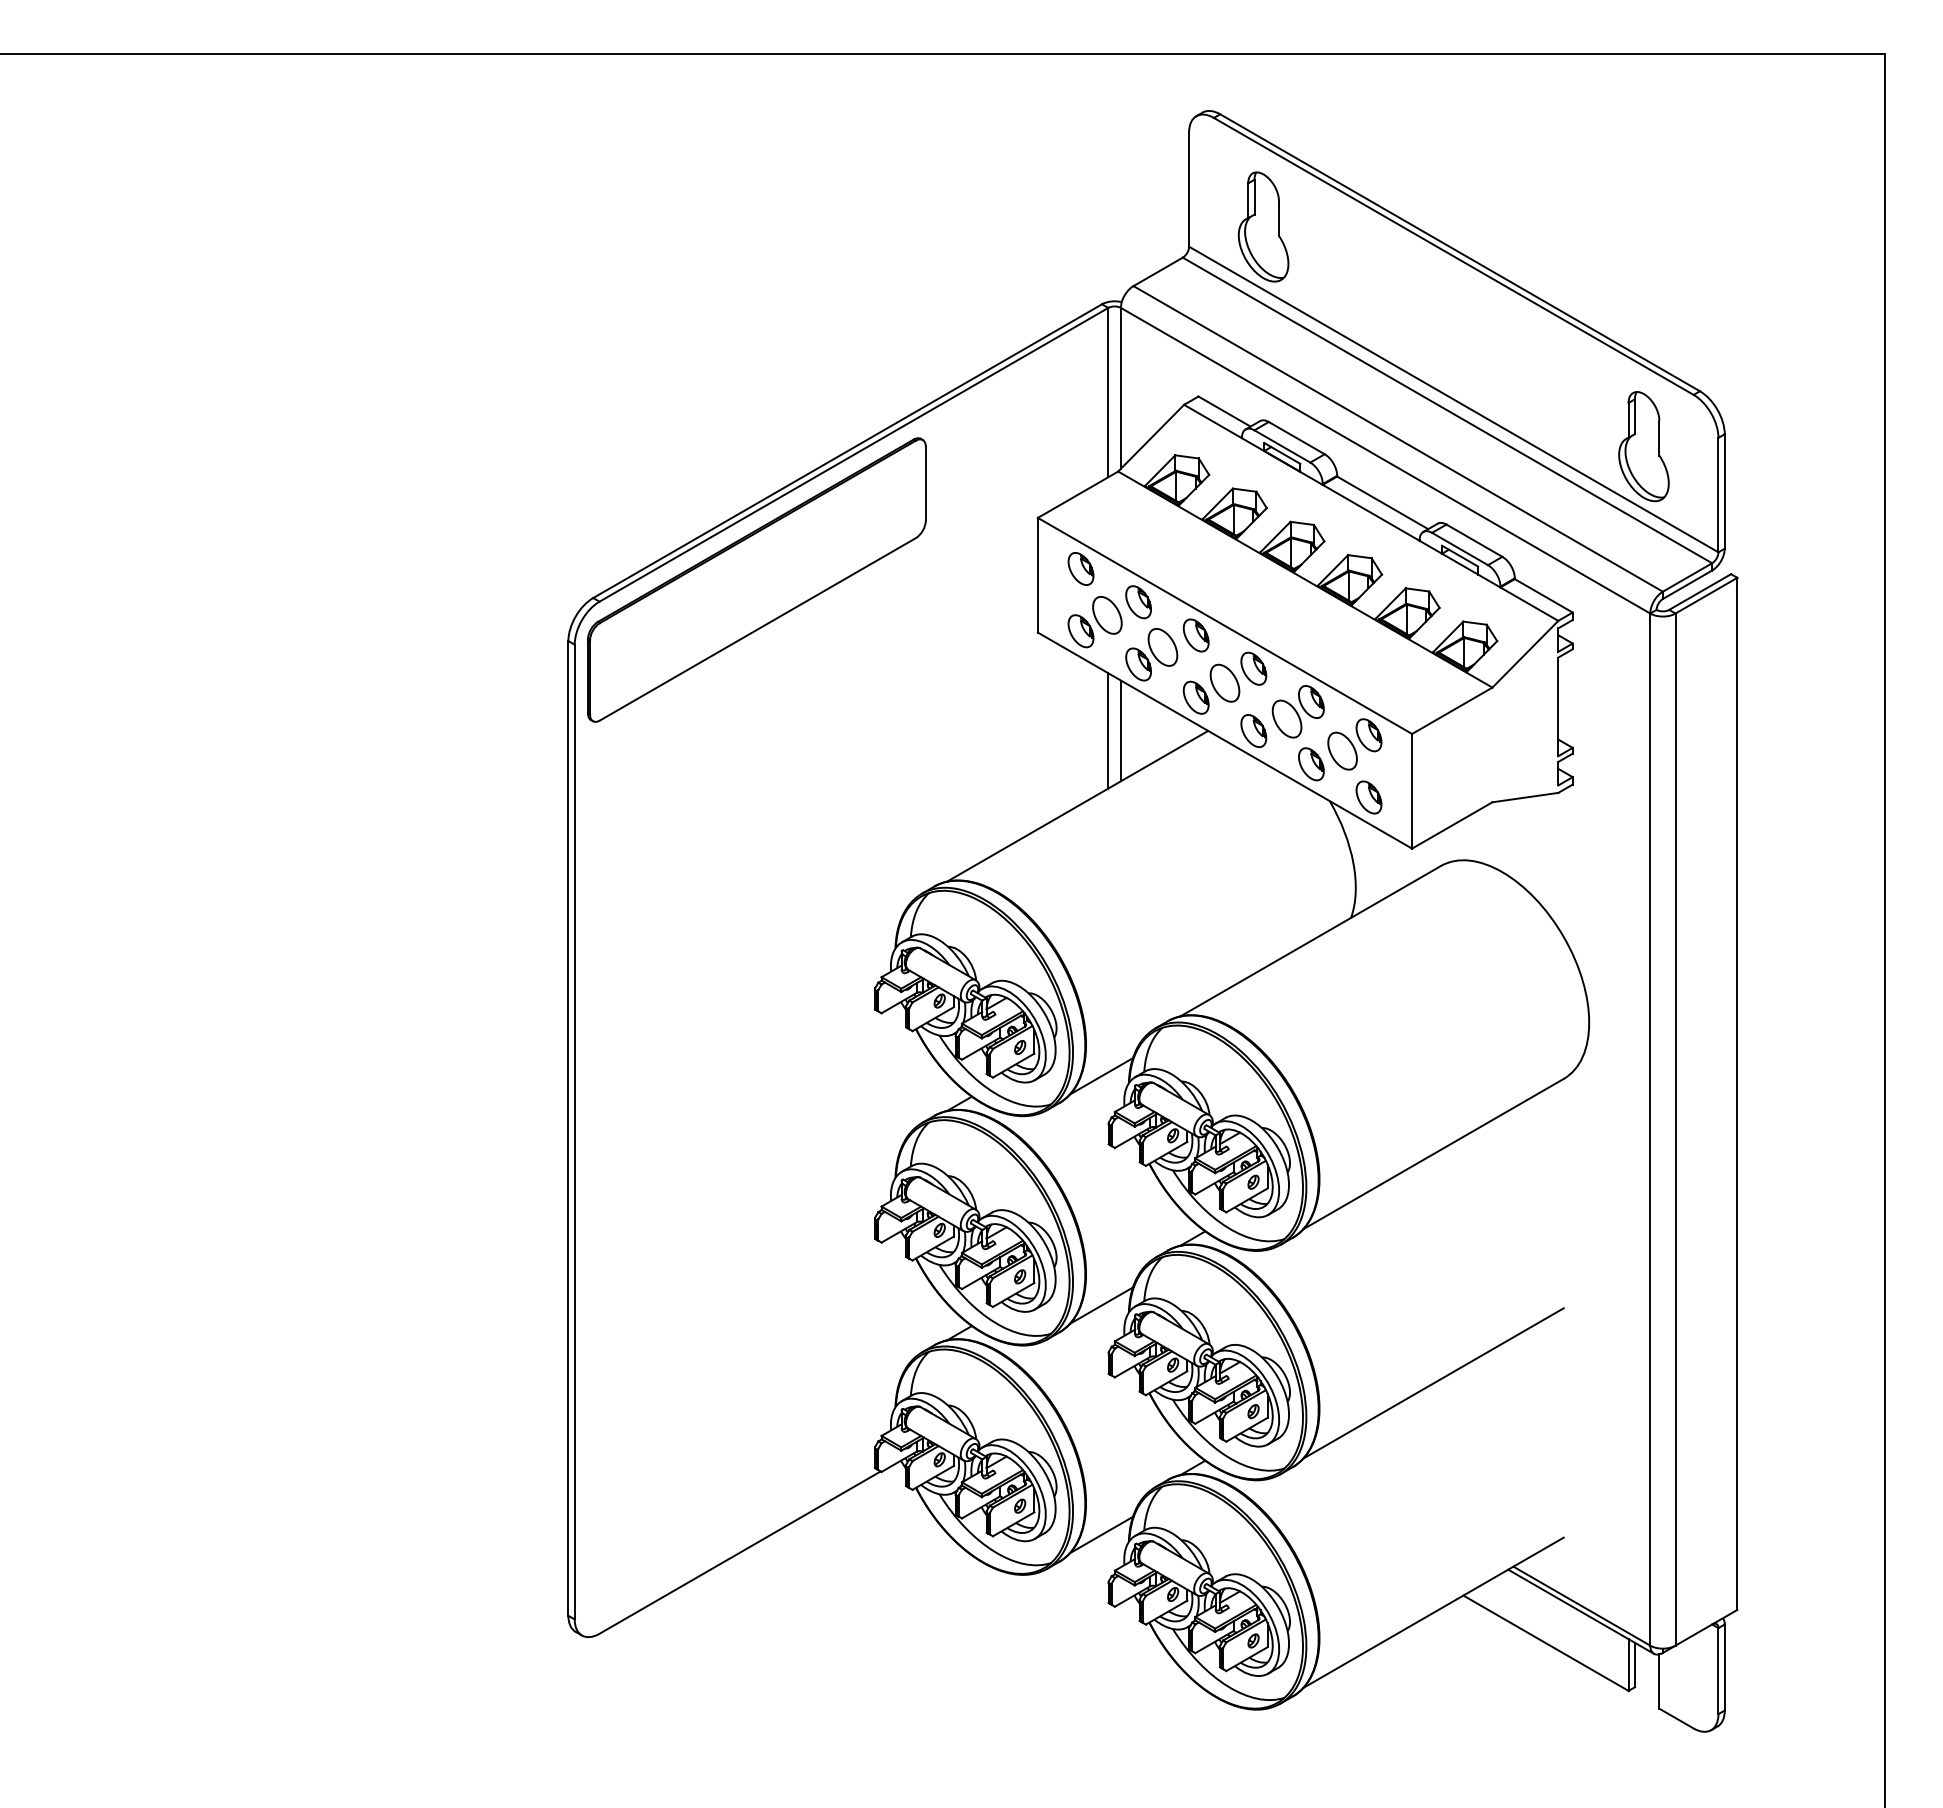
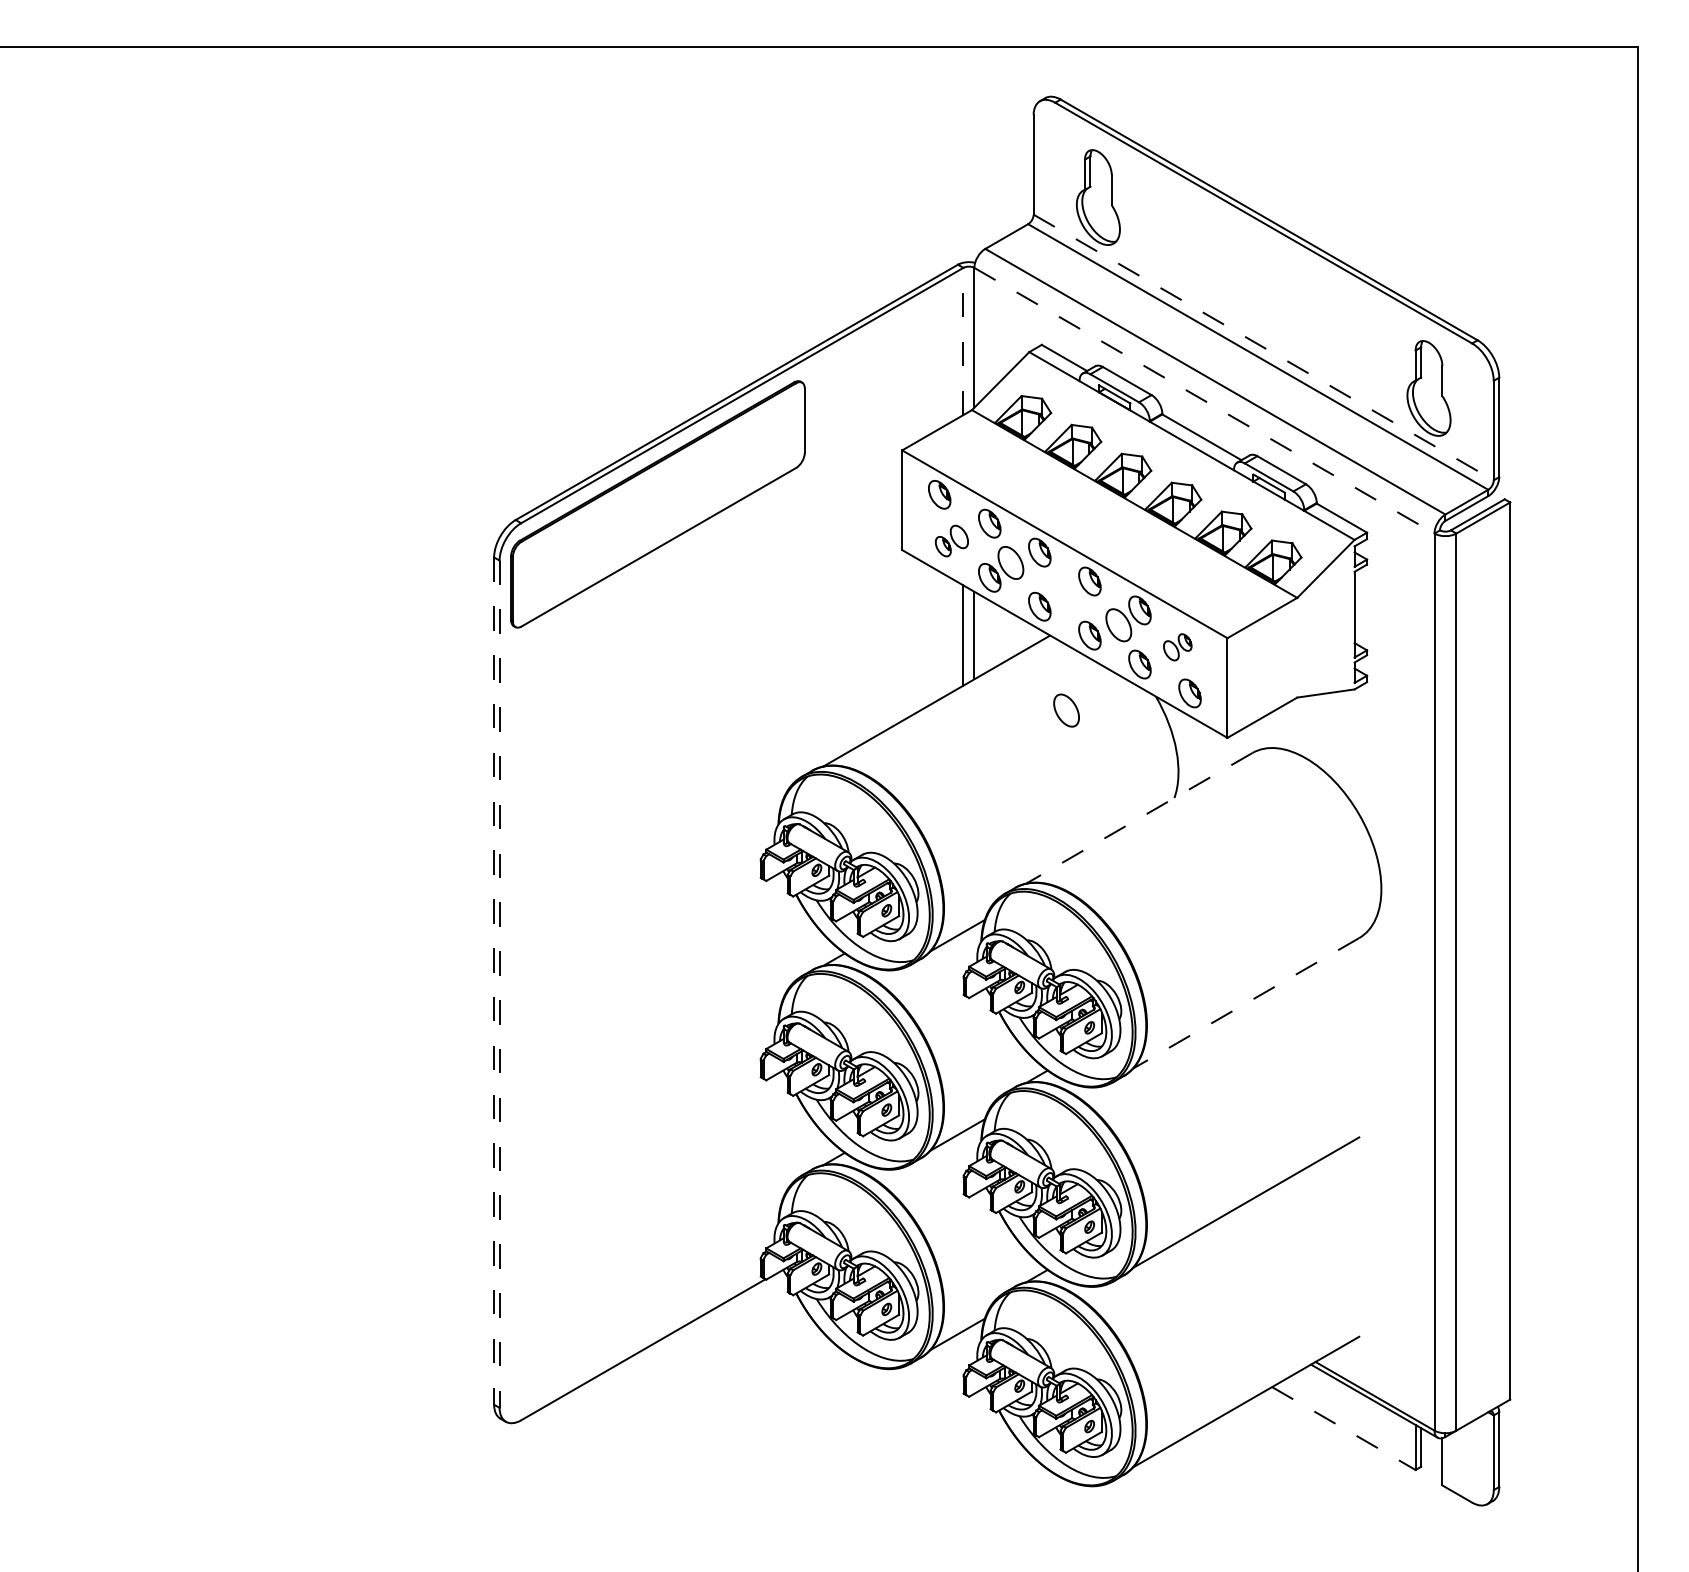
line: (1108, 392) -> (963, 341), solid -> dashed
line: (1453, 399) -> (1263, 347), solid -> dashed
line: (1385, 460) -> (1204, 400), solid -> dashed
part: (1094, 622) -> (951, 541), size x0.7
part: (1224, 682) -> (1066, 709), moved
part: (1354, 744) -> (1177, 647), size x0.6
line: (1310, 941) -> (1139, 818), solid -> dashed
line: (568, 1128) -> (494, 981), solid -> dashed
line: (574, 1132) -> (499, 984), solid -> dashed
line: (1433, 1154) -> (1246, 1003), solid -> dashed
line: (1546, 1643) -> (1344, 1428), solid -> dashed

